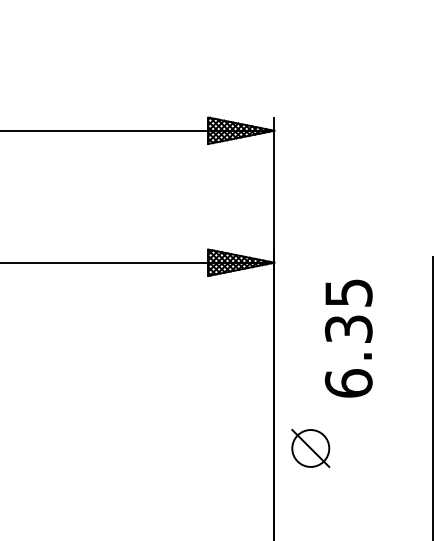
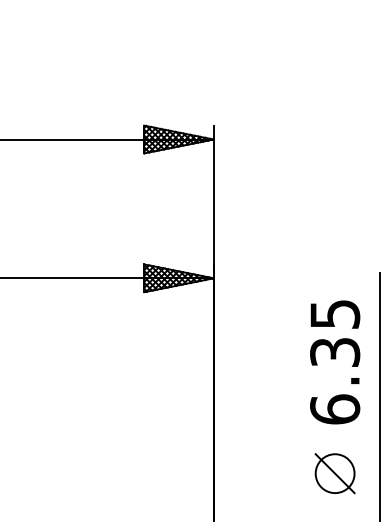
text: (348, 338) -> (334, 362), moved
part: (310, 447) -> (334, 472), moved

